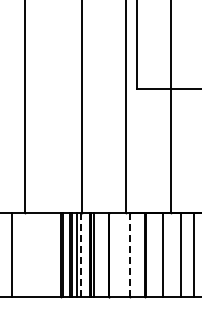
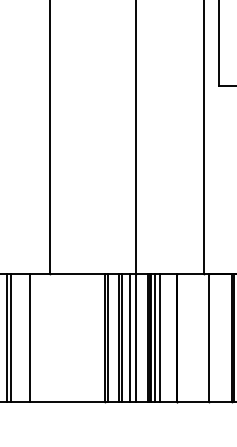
line: (129, 254) -> (208, 337), dashed -> solid
line: (81, 255) -> (135, 338), dashed -> solid
line: (97, 255) -> (160, 338), added

